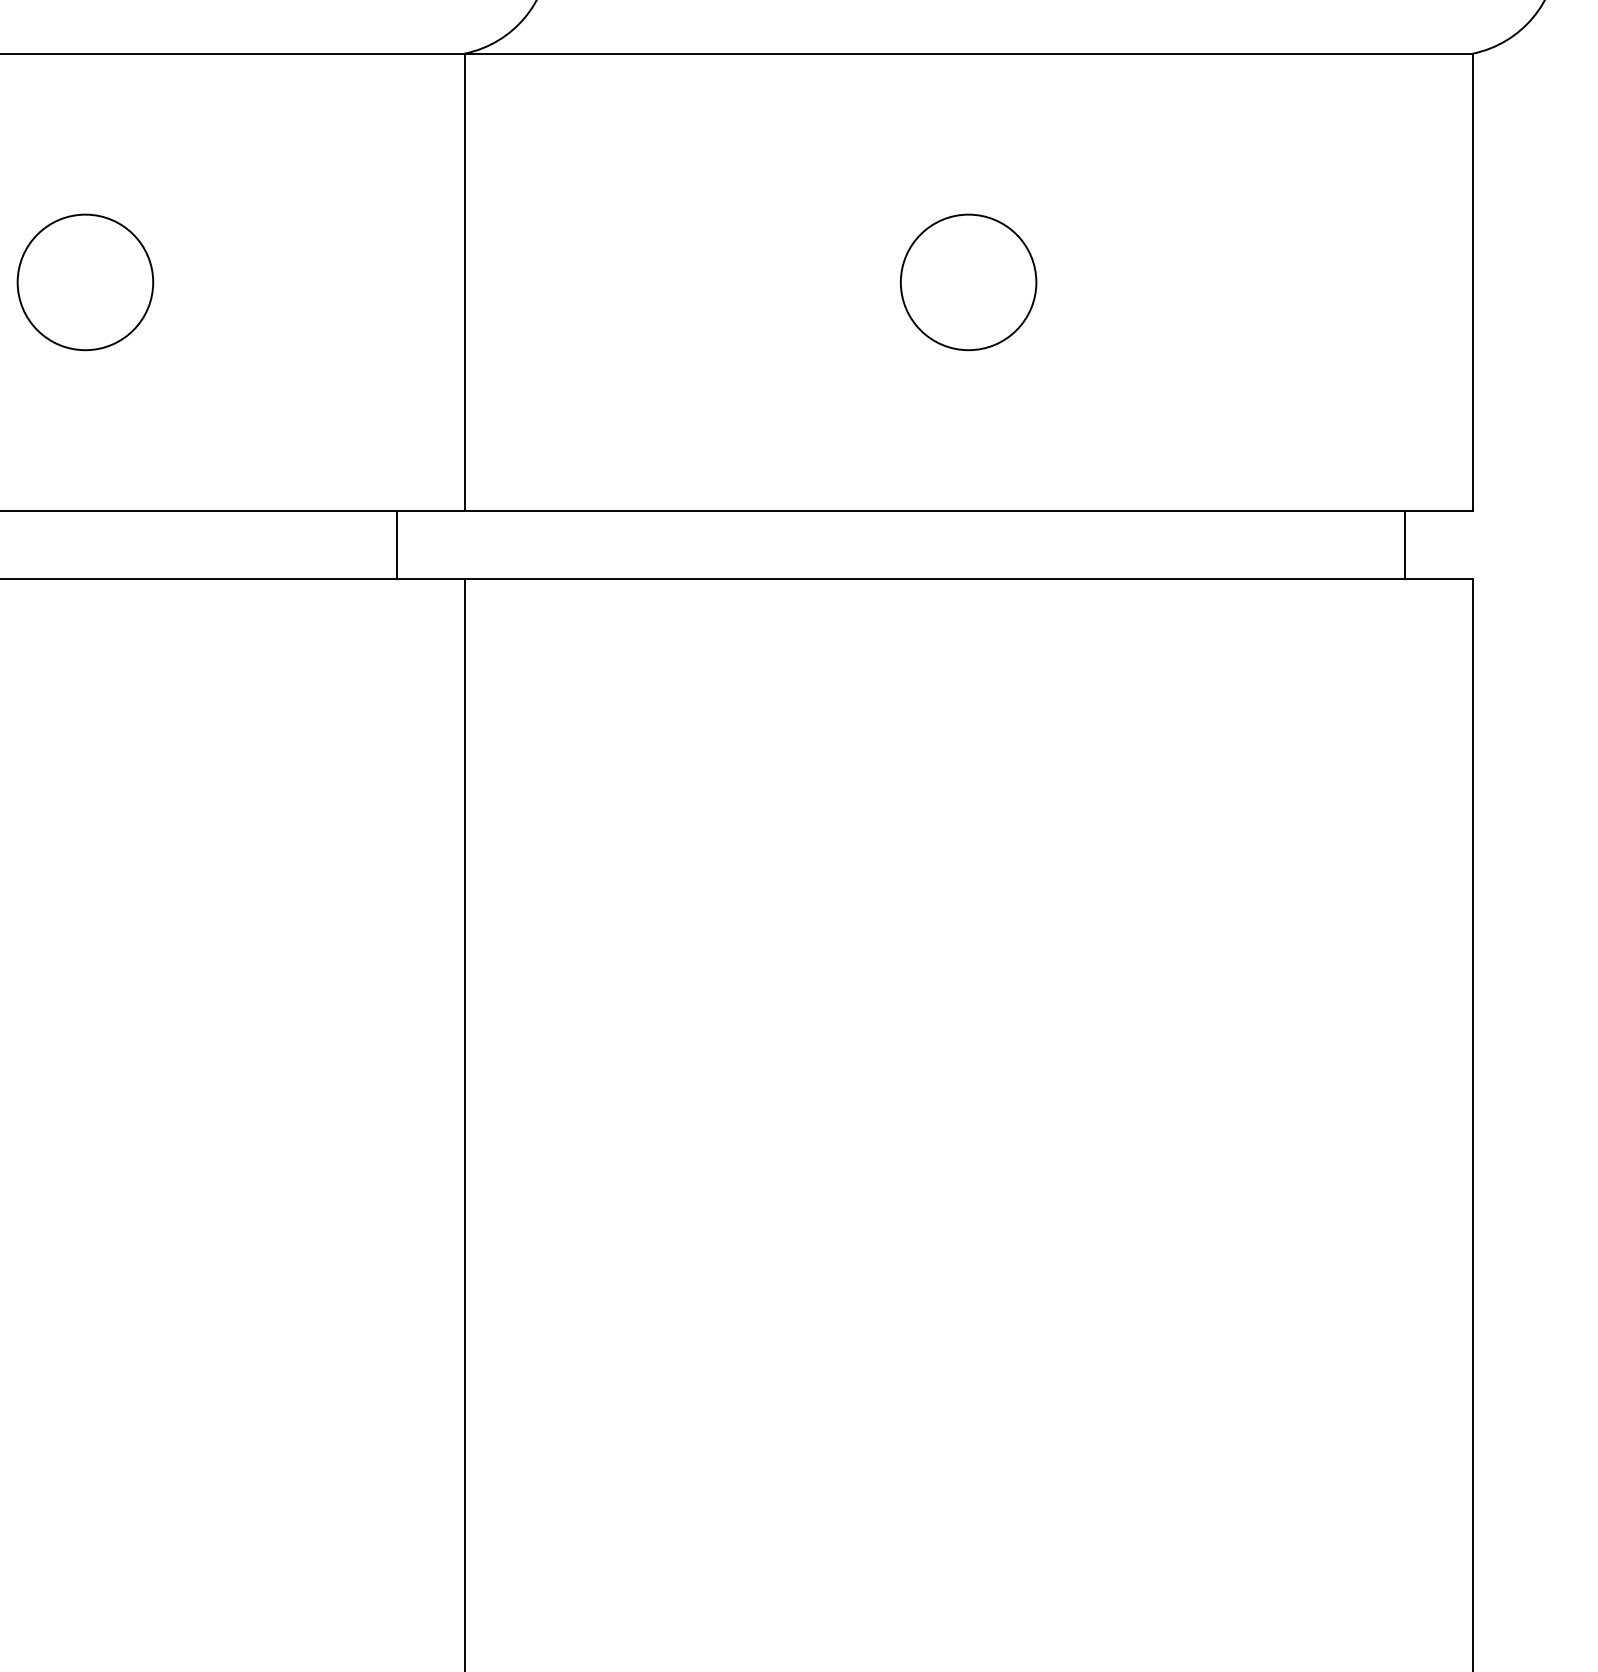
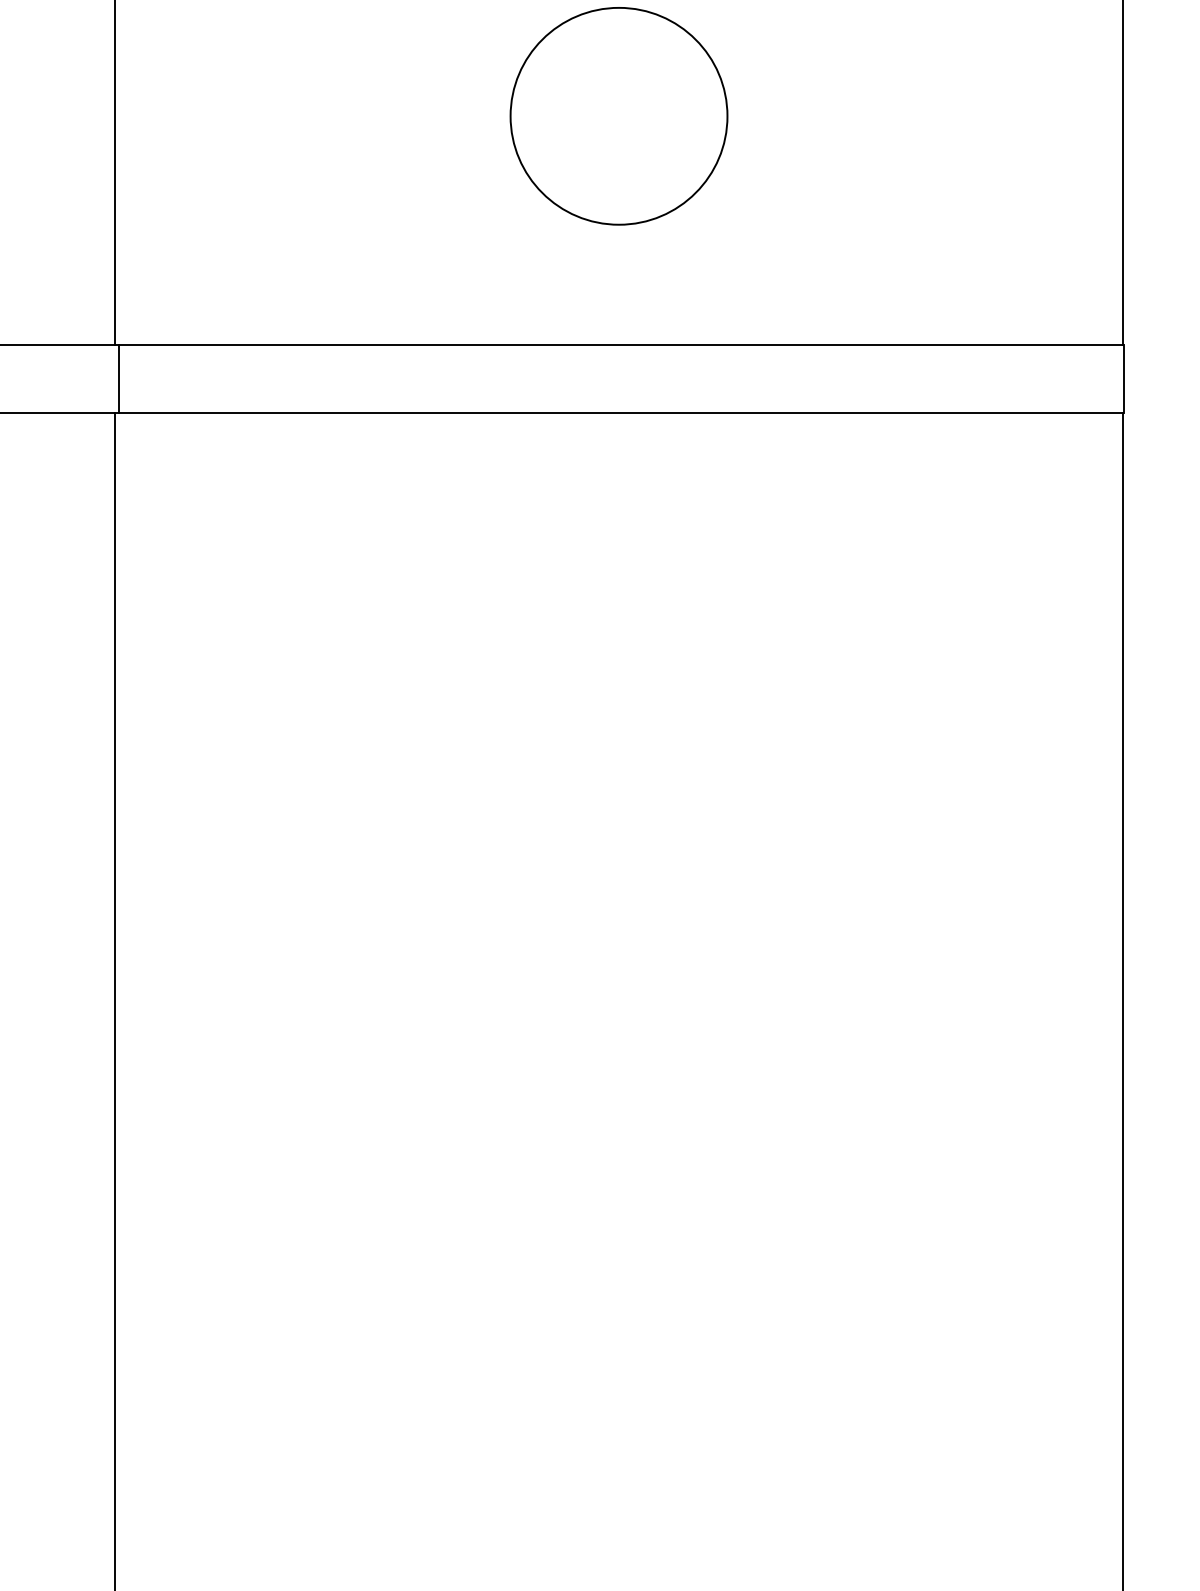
circle: (968, 282) -> (618, 116), size x1.6
line: (396, 544) -> (118, 378), moved
line: (1404, 544) -> (1123, 378), moved

